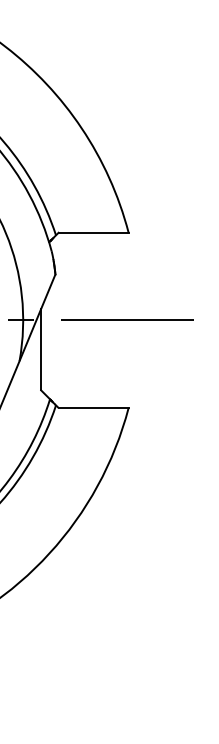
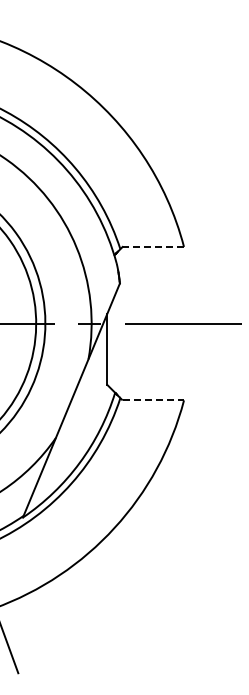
line: (93, 232) -> (153, 246), solid -> dashed
line: (93, 408) -> (153, 400), solid -> dashed

